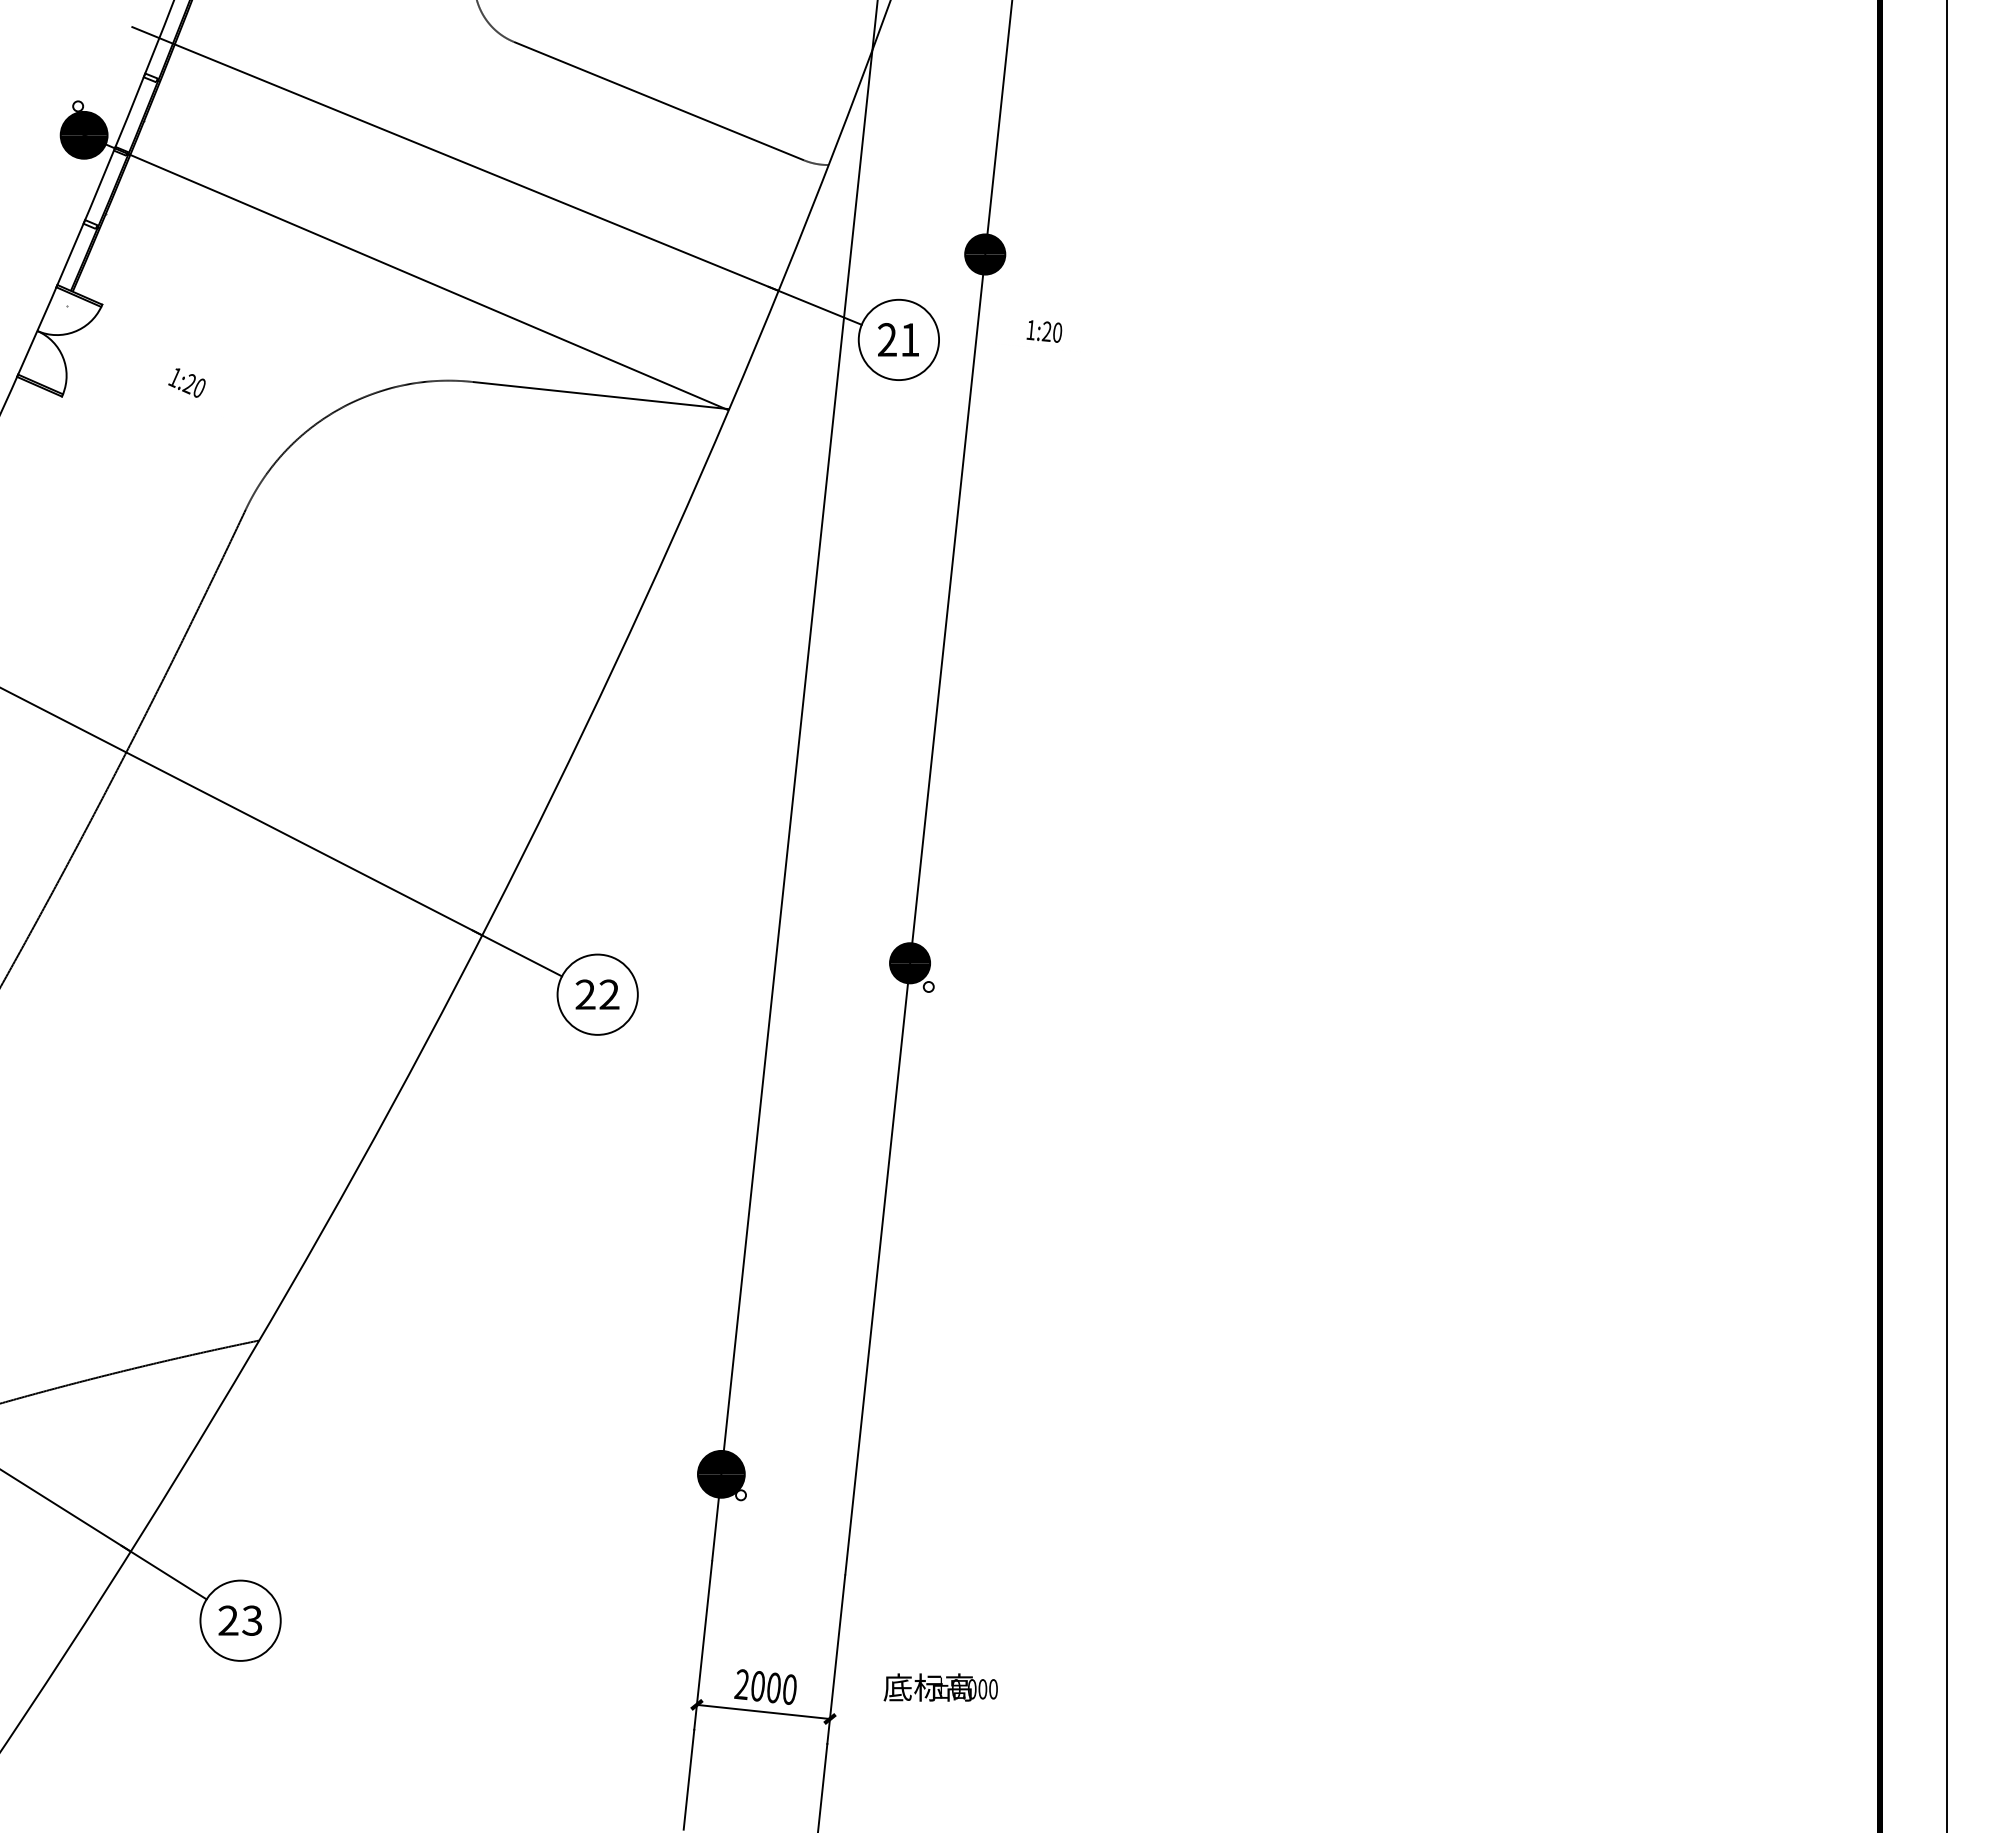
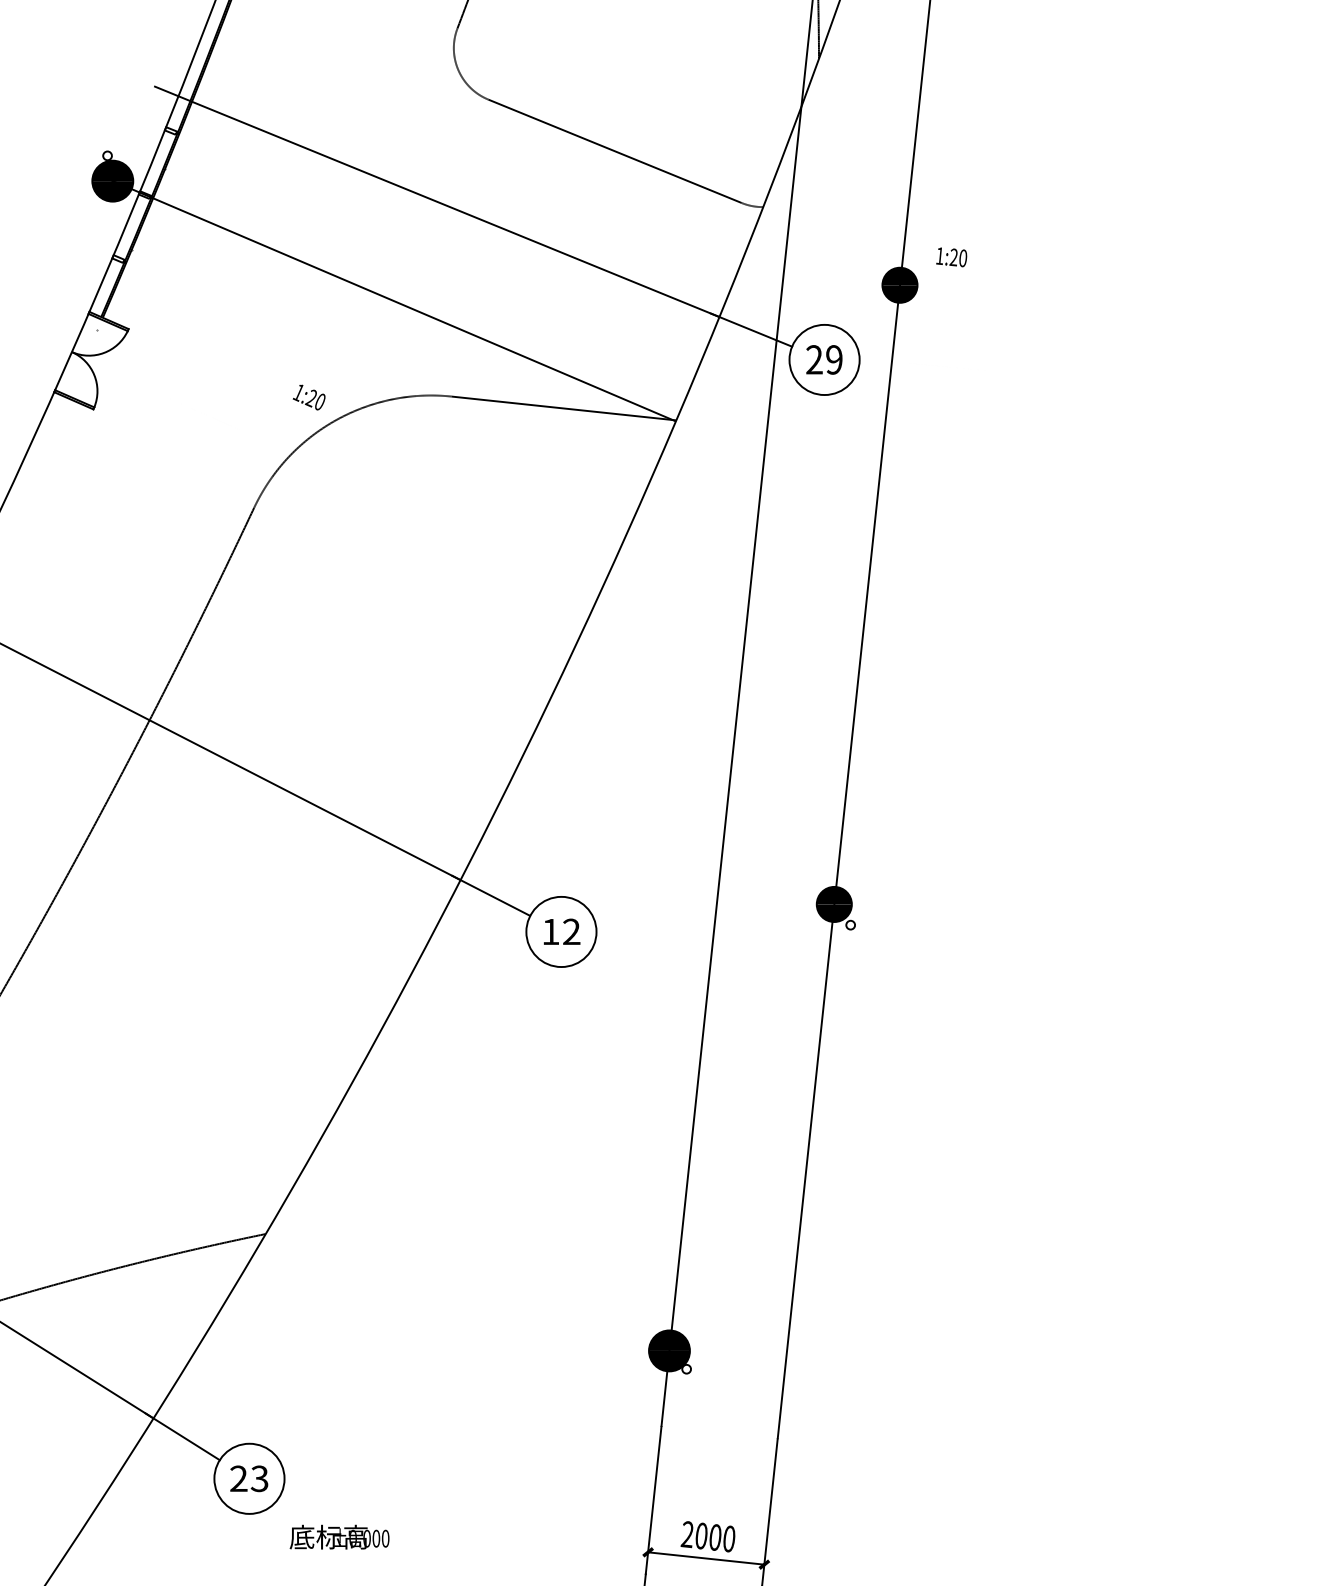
text: (1044, 331) -> (951, 257), moved
text: (909, 339) -> (833, 359), 21 -> 29
text: (186, 382) -> (308, 397), moved
text: (585, 994) -> (550, 931), 22 -> 12
text: (940, 1687) -> (339, 1537), moved

